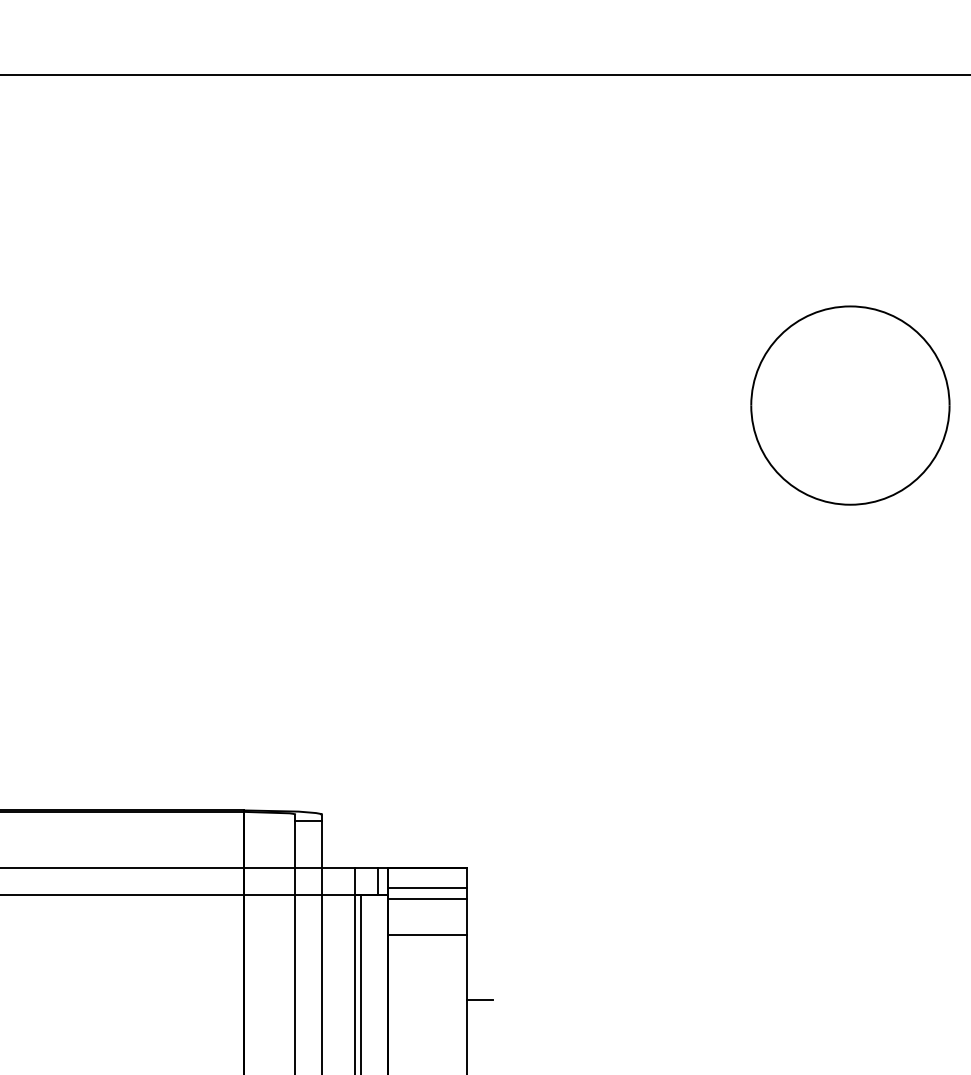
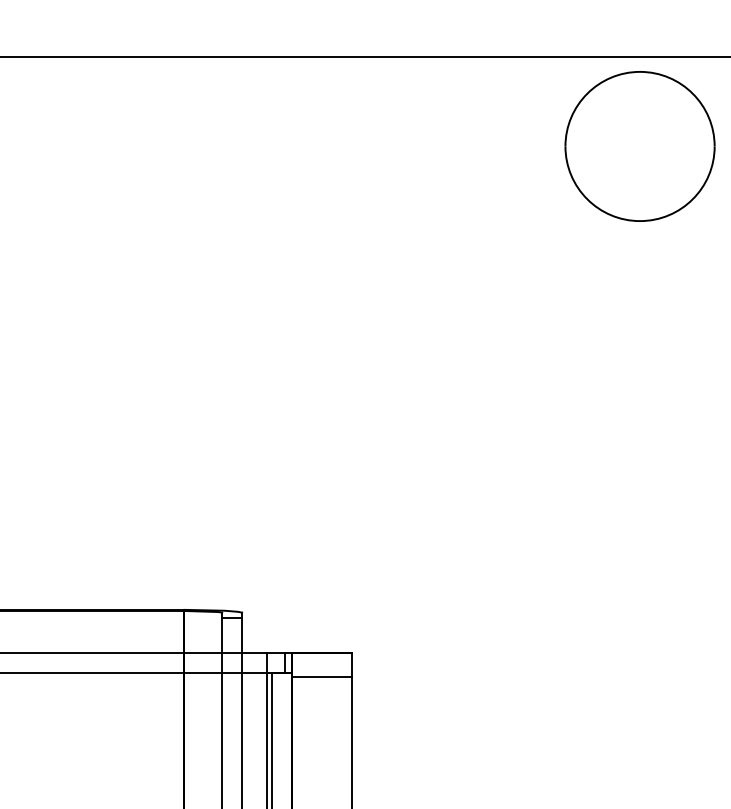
part: (850, 405) -> (640, 146), moved
line: (427, 887) -> (321, 667), removed
line: (427, 934) -> (321, 703), removed
line: (480, 999) -> (361, 752), removed

